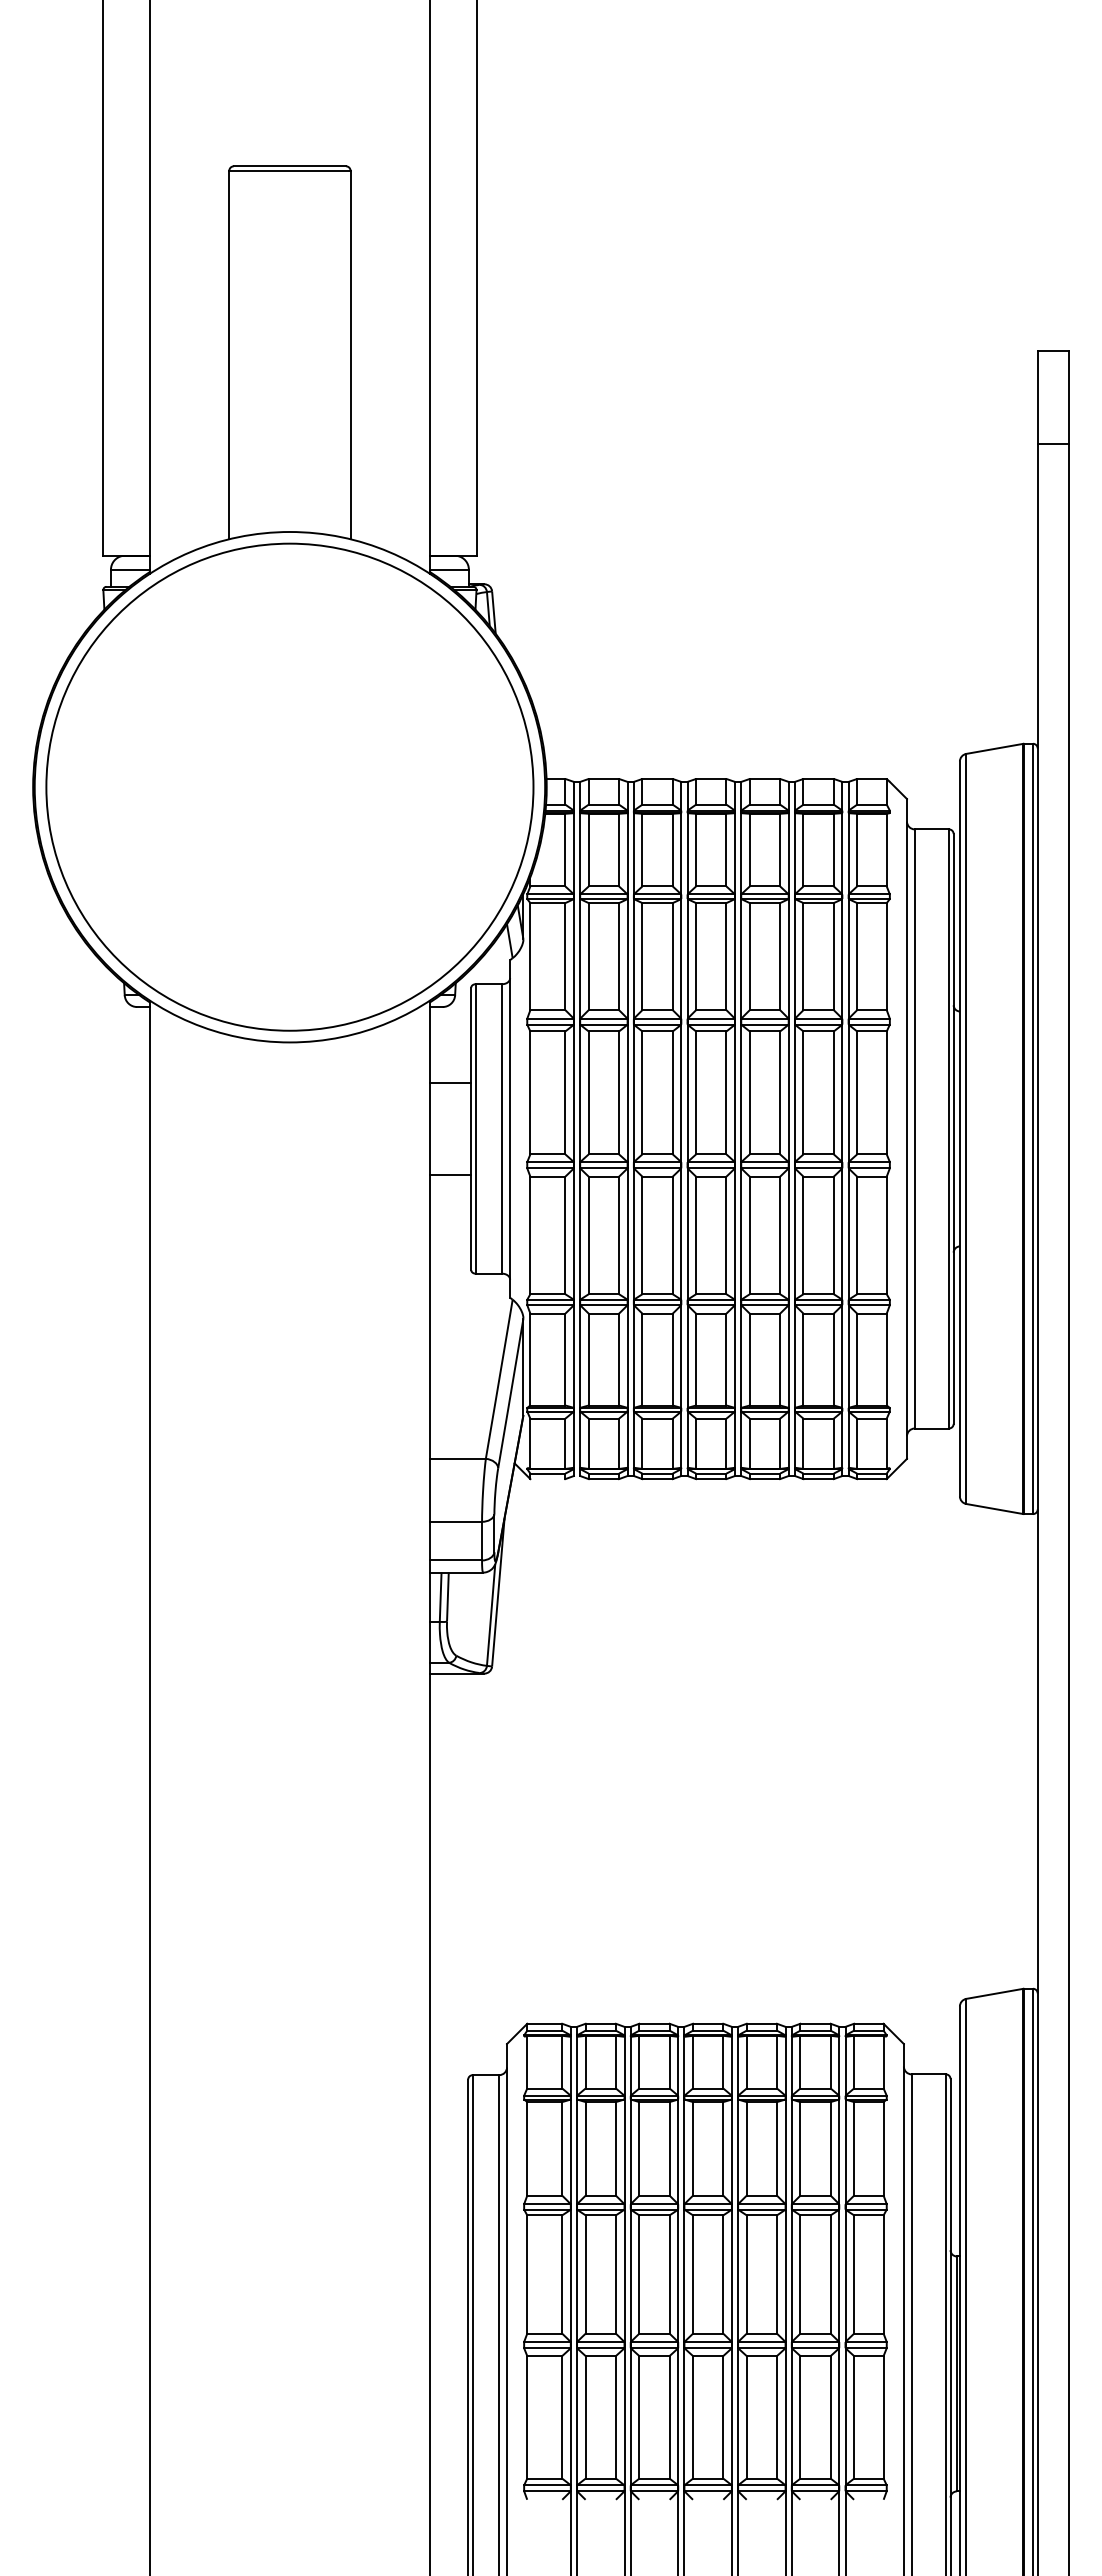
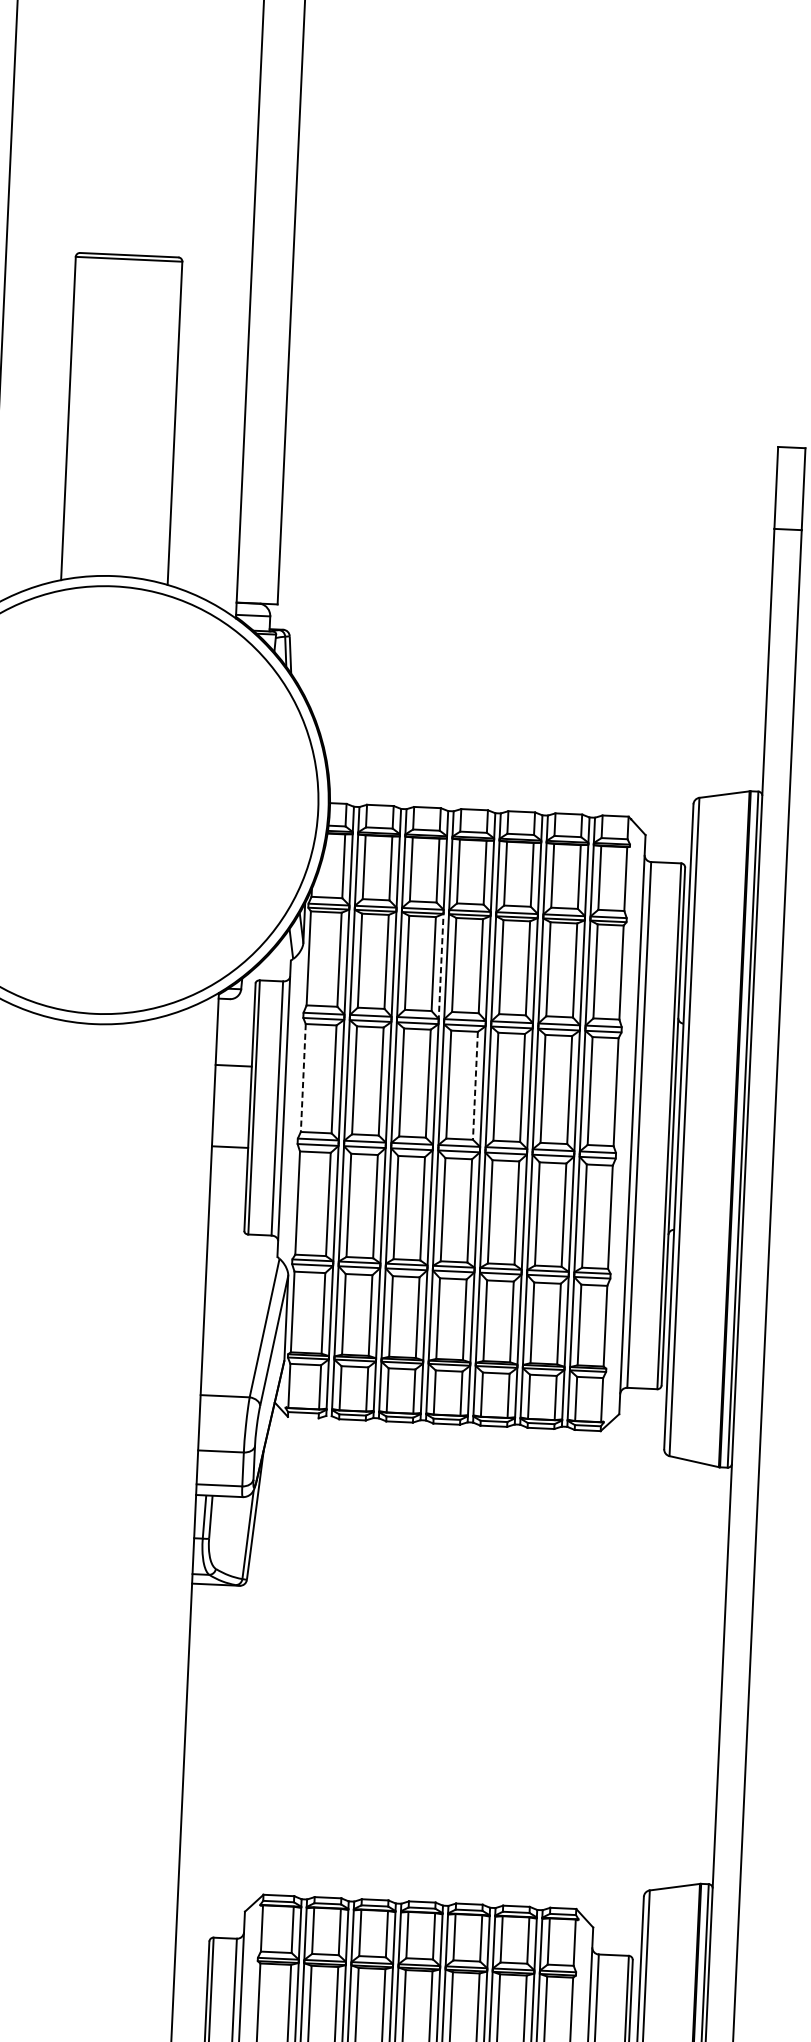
line: (681, 958) -> (441, 966), solid -> dashed
line: (530, 1093) -> (303, 1078), solid -> dashed
line: (726, 1093) -> (475, 1086), solid -> dashed

